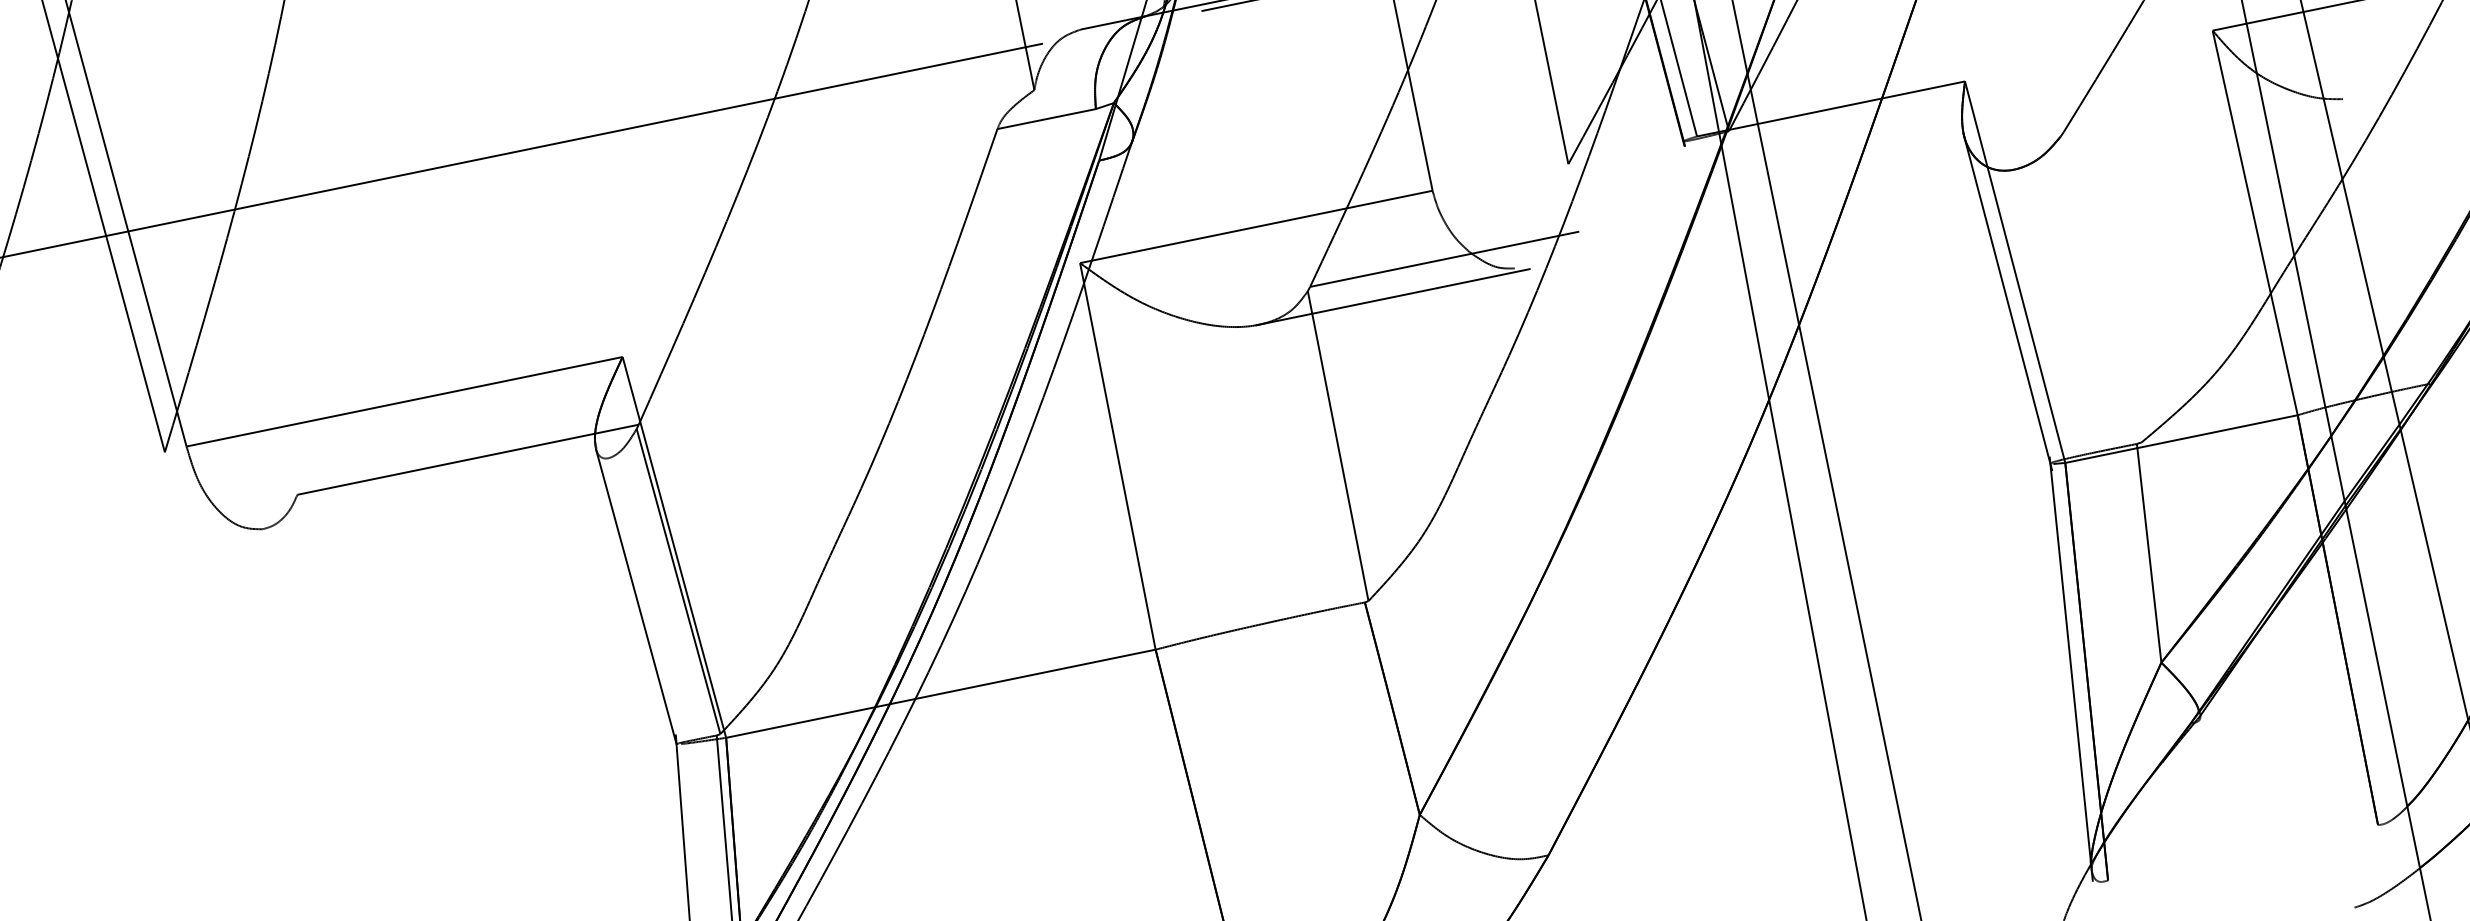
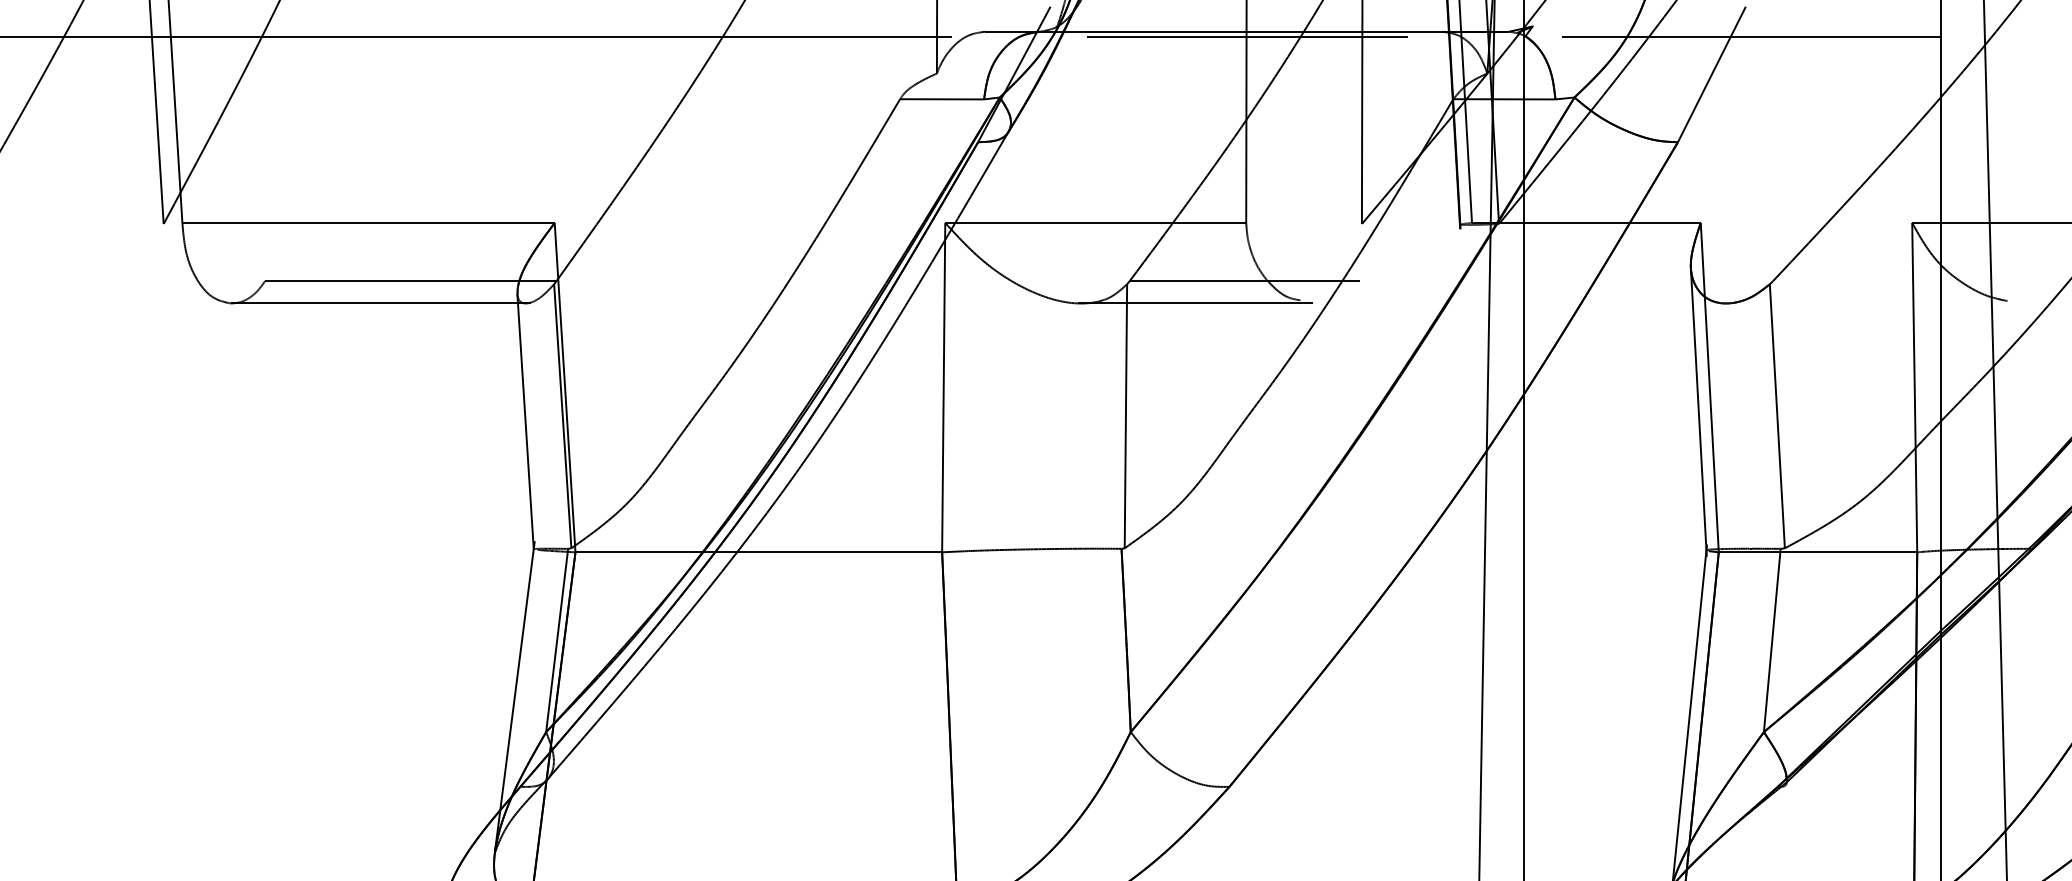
line: (2100, 289) -> (1776, 416), added
line: (439, 493) -> (381, 303), added

